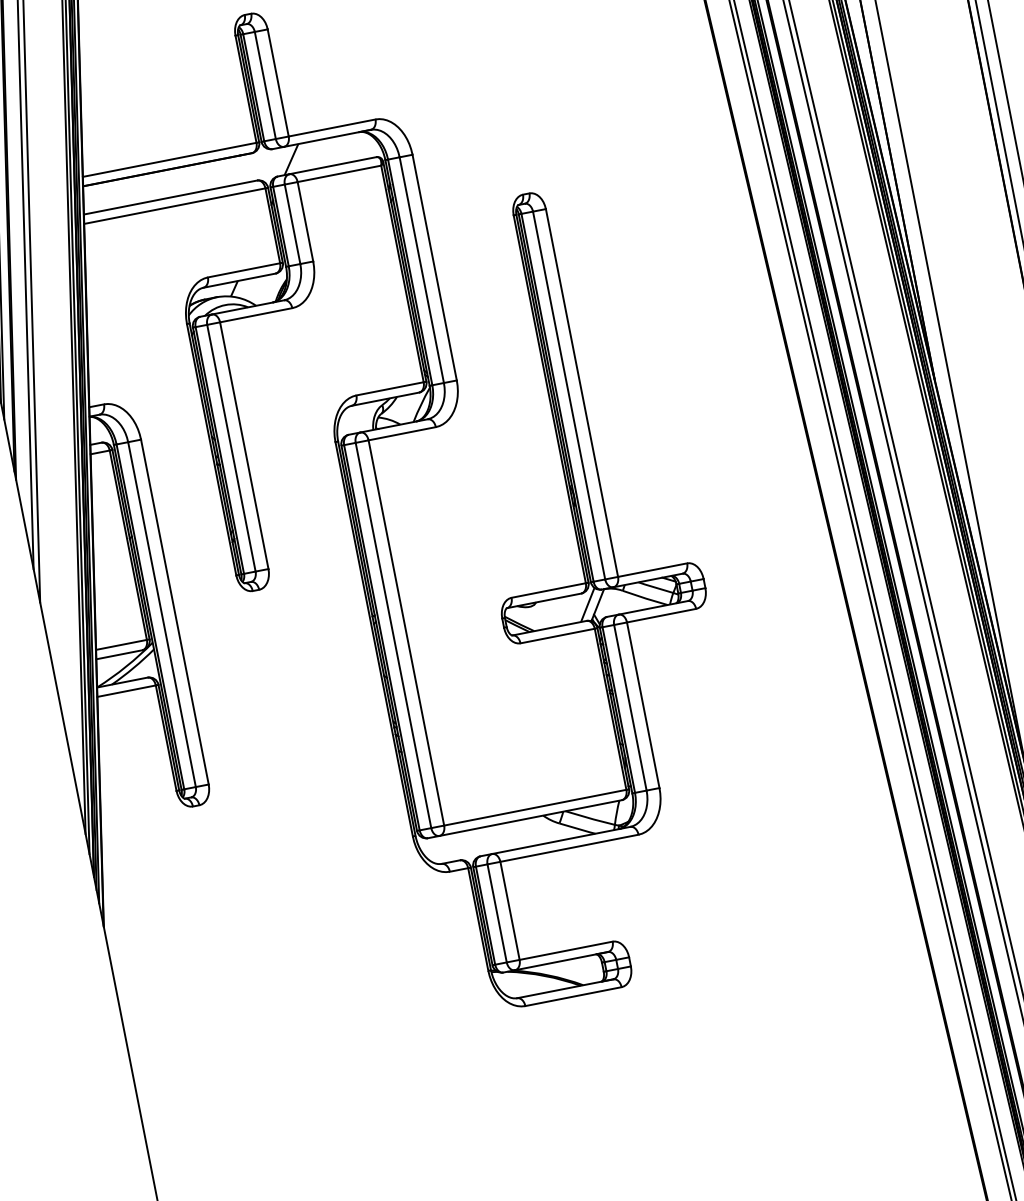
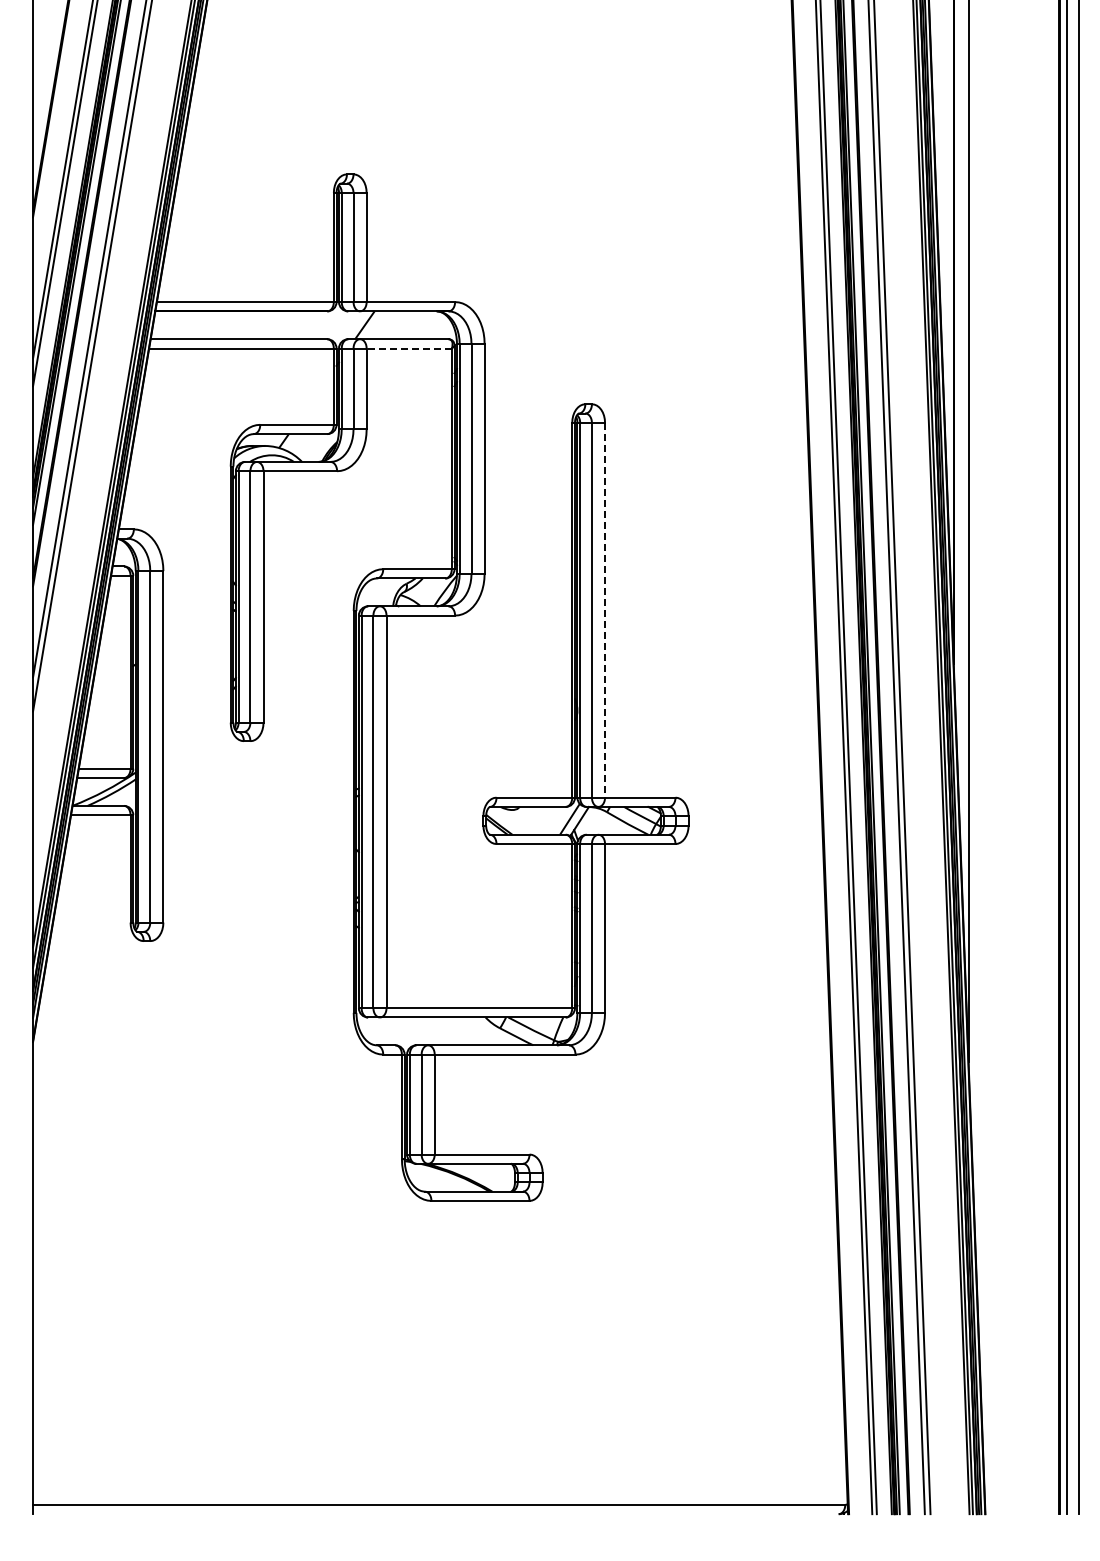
line: (339, 173) -> (409, 348), solid -> dashed
line: (582, 393) -> (605, 610), solid -> dashed

